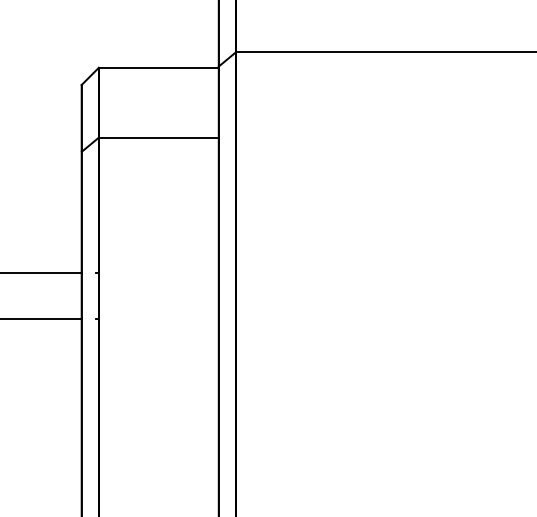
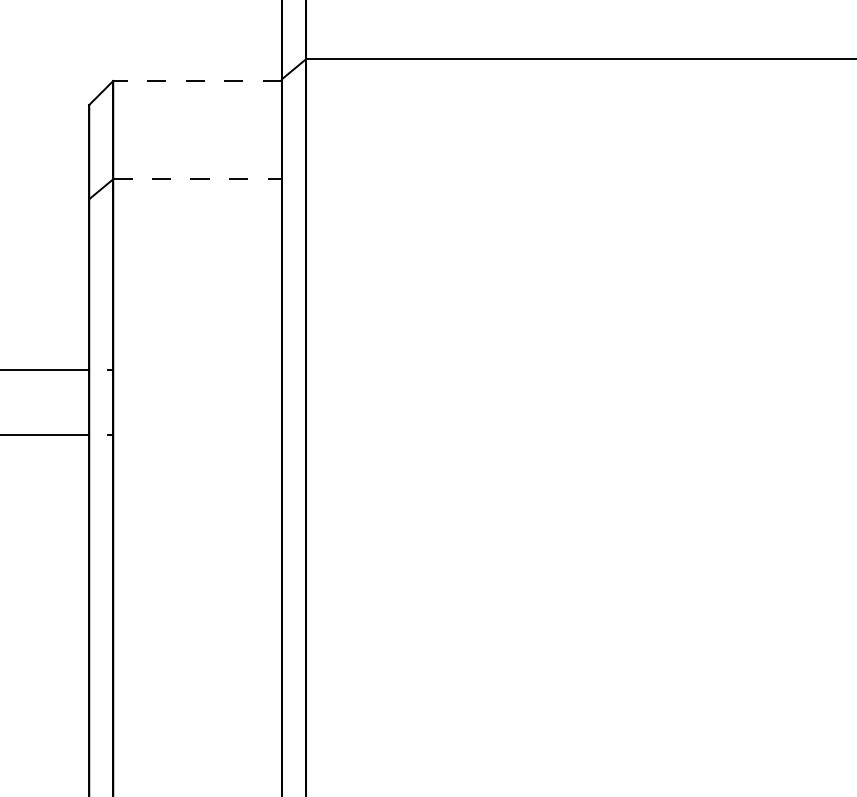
line: (158, 68) -> (197, 81), solid -> dashed
line: (159, 137) -> (198, 179), solid -> dashed

